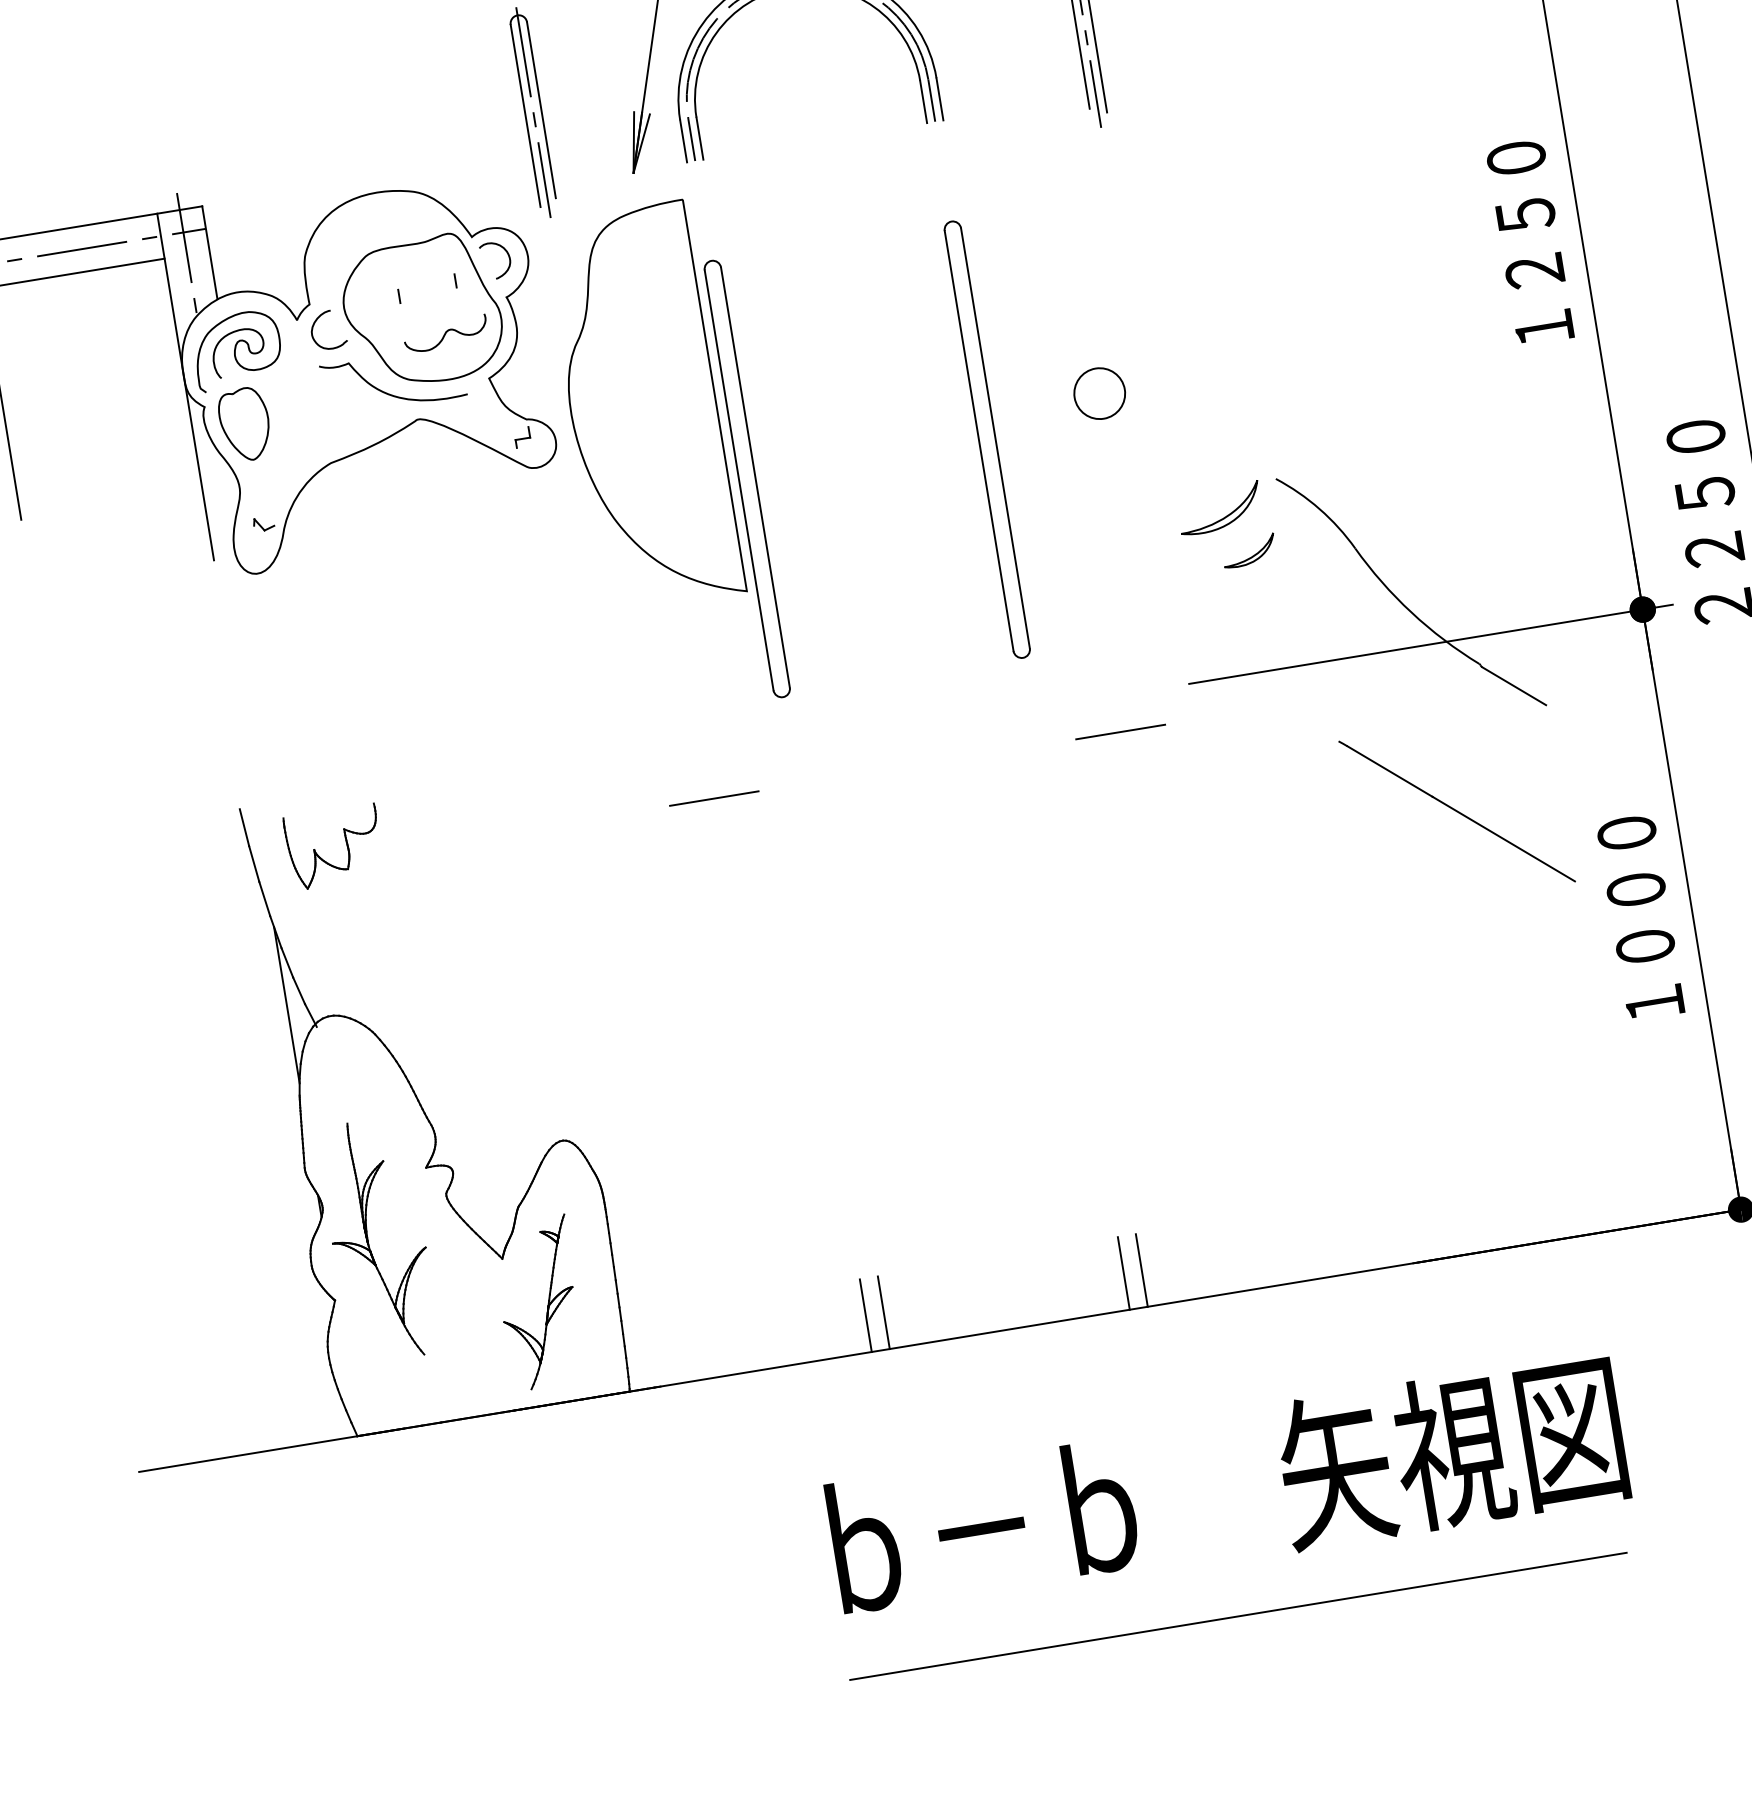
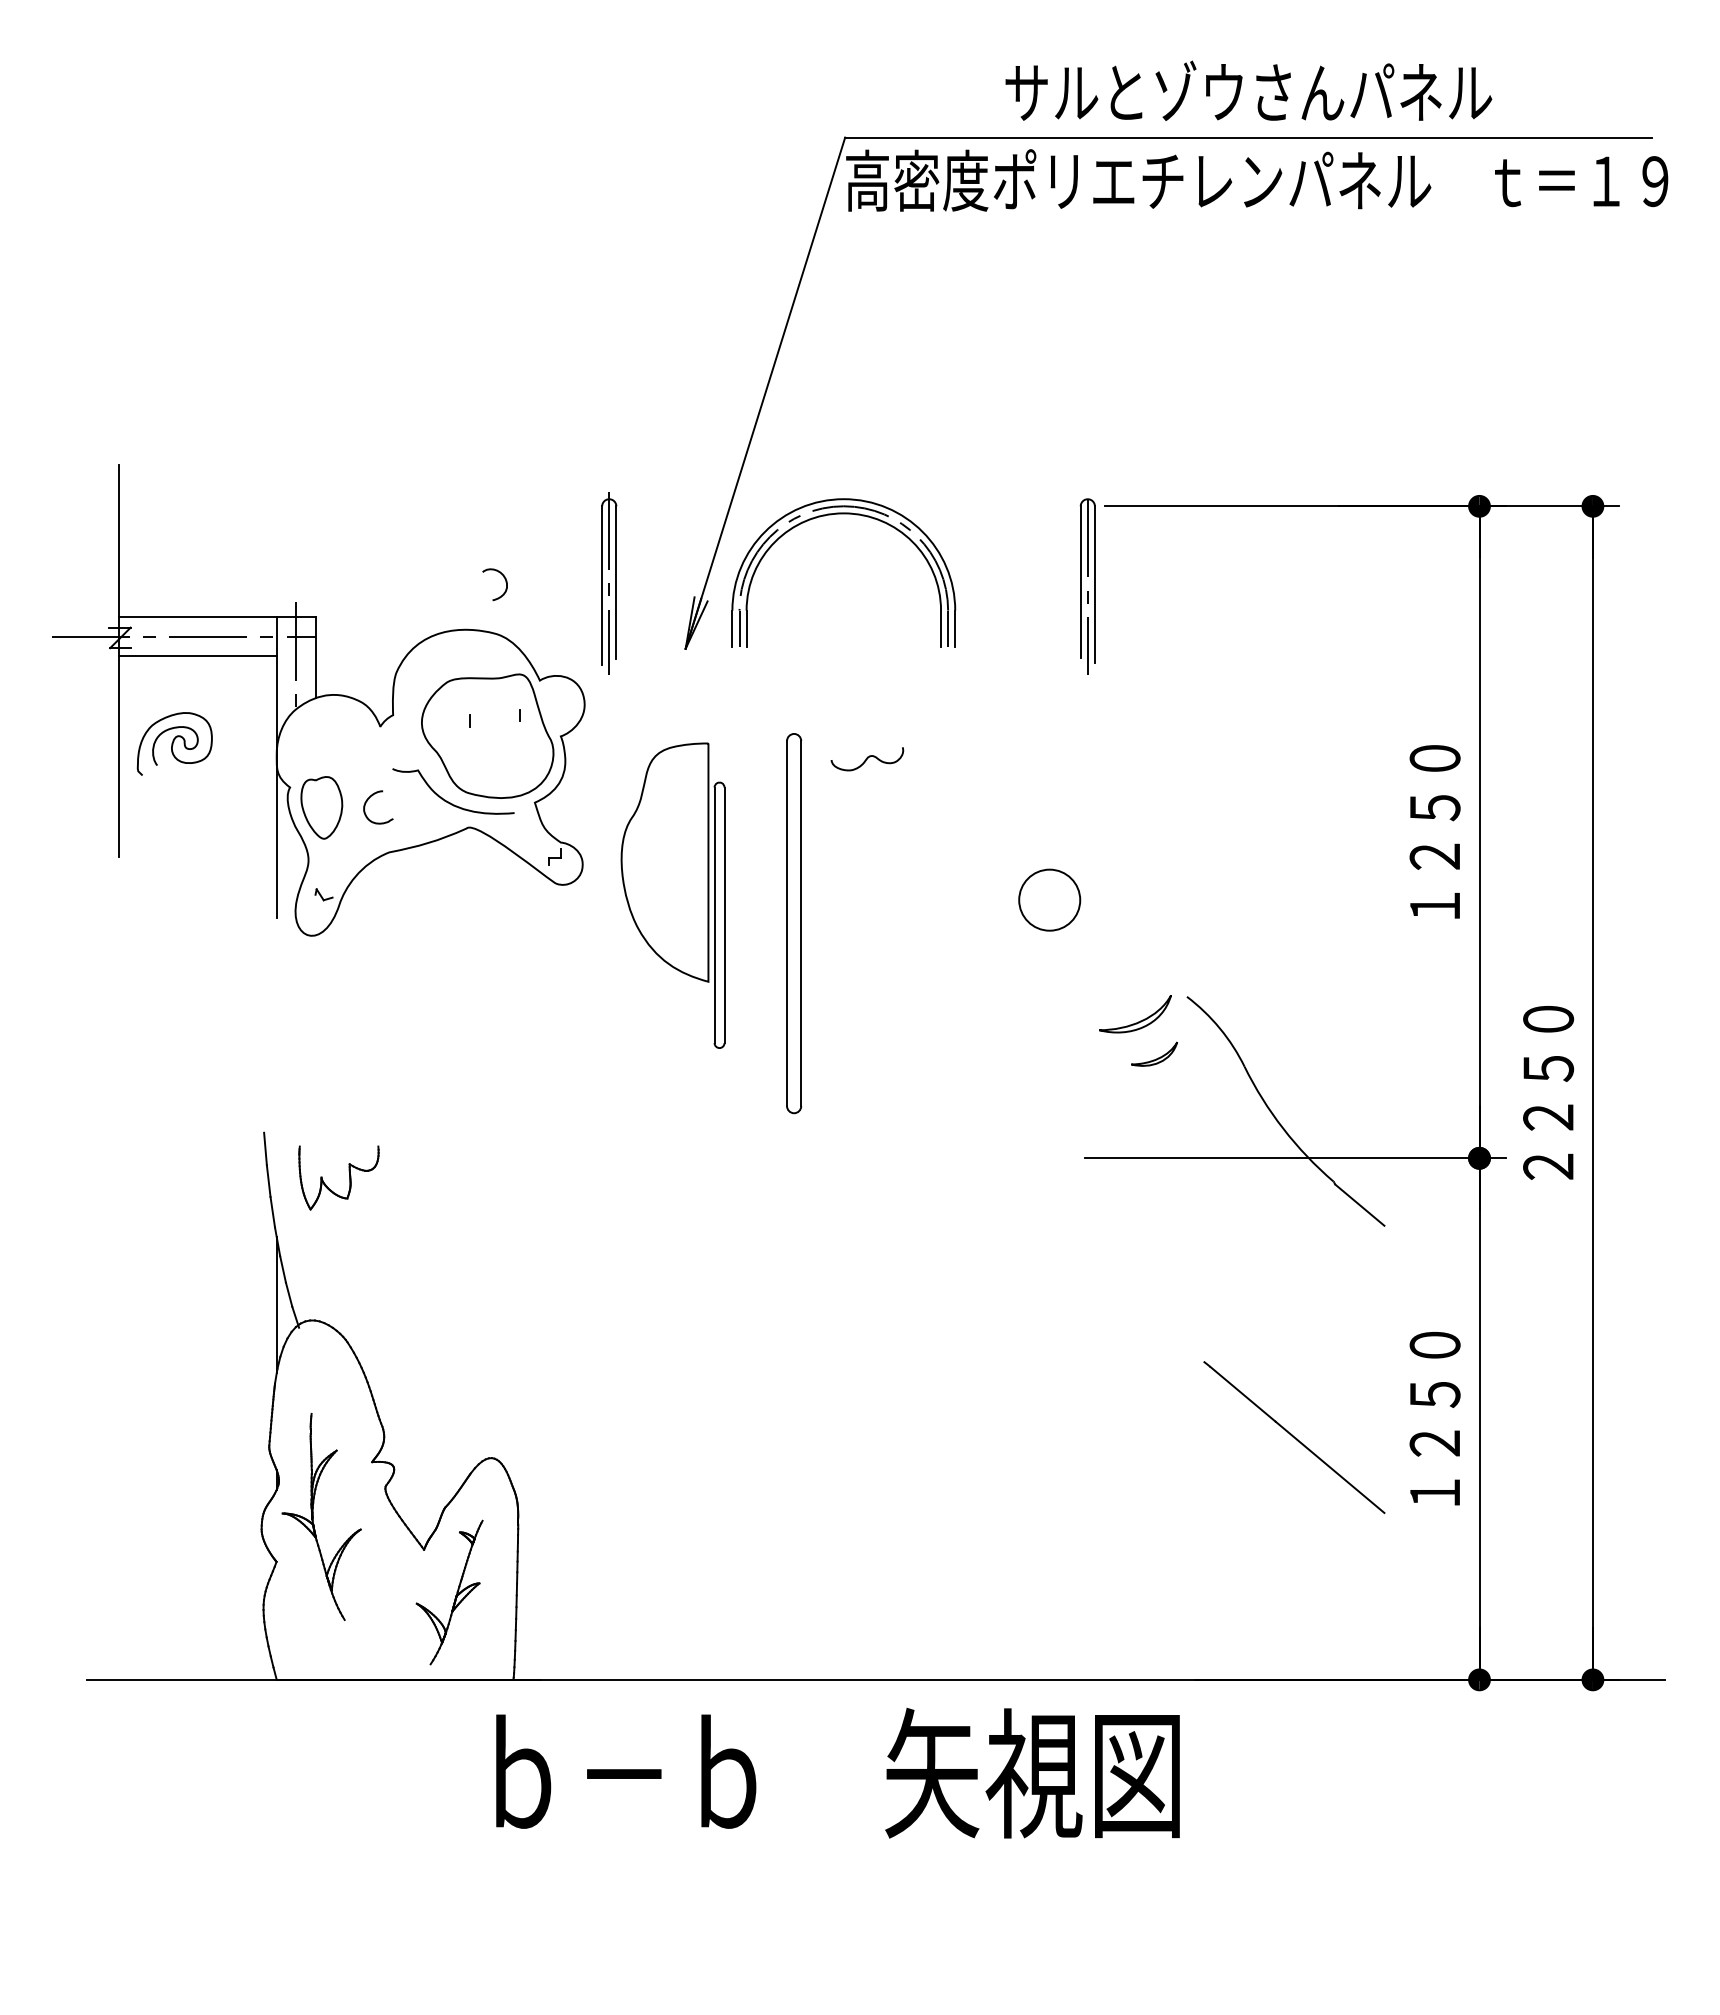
curve: (505, 252) -> (504, 579), moved
curve: (315, 323) -> (368, 800), moved
curve: (446, 334) -> (867, 759), moved
curve: (235, 350) -> (173, 743), moved
circle: (1099, 392) -> (1049, 899), size x1.4
part: (987, 439) -> (794, 923), moved
part: (664, 459) -> (672, 895), size x0.7
line: (1120, 731) -> (1020, 1189), removed
line: (713, 798) -> (666, 1189), removed
line: (1457, 811) -> (1294, 1437), moved
text: (1640, 917) -> (1434, 1418), １０００ -> １２５０
line: (1141, 1269) -> (963, 1647), removed
line: (1124, 1272) -> (948, 1647), removed
line: (883, 1311) -> (739, 1647), removed
line: (865, 1314) -> (723, 1647), removed
text: (1226, 1488) -> (837, 1773), moved
line: (1238, 1616) -> (997, 1954), removed

